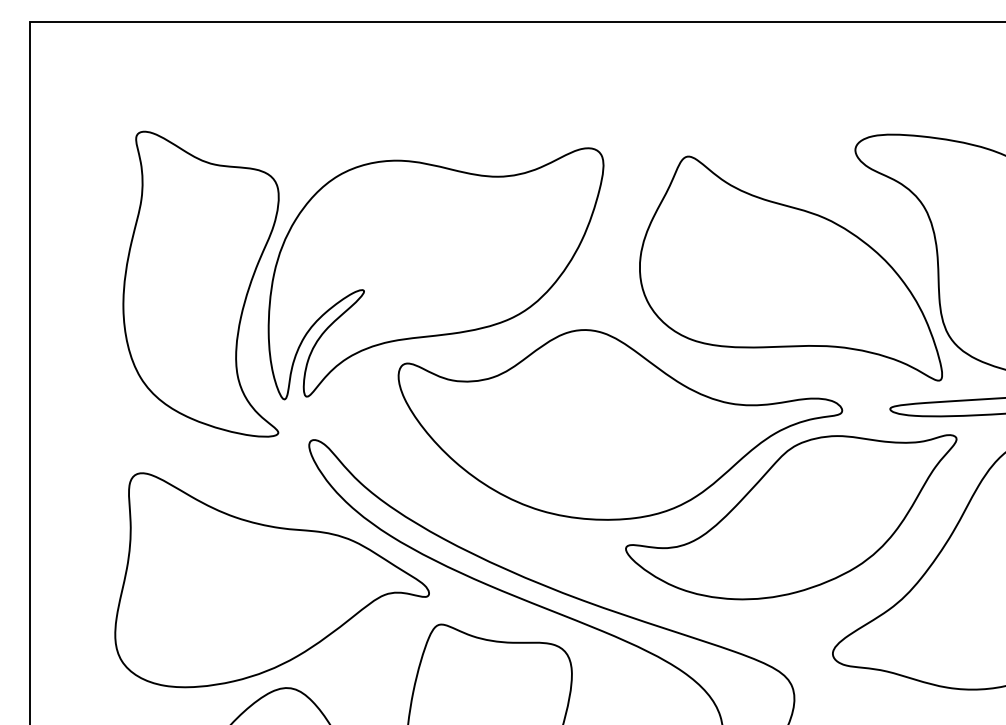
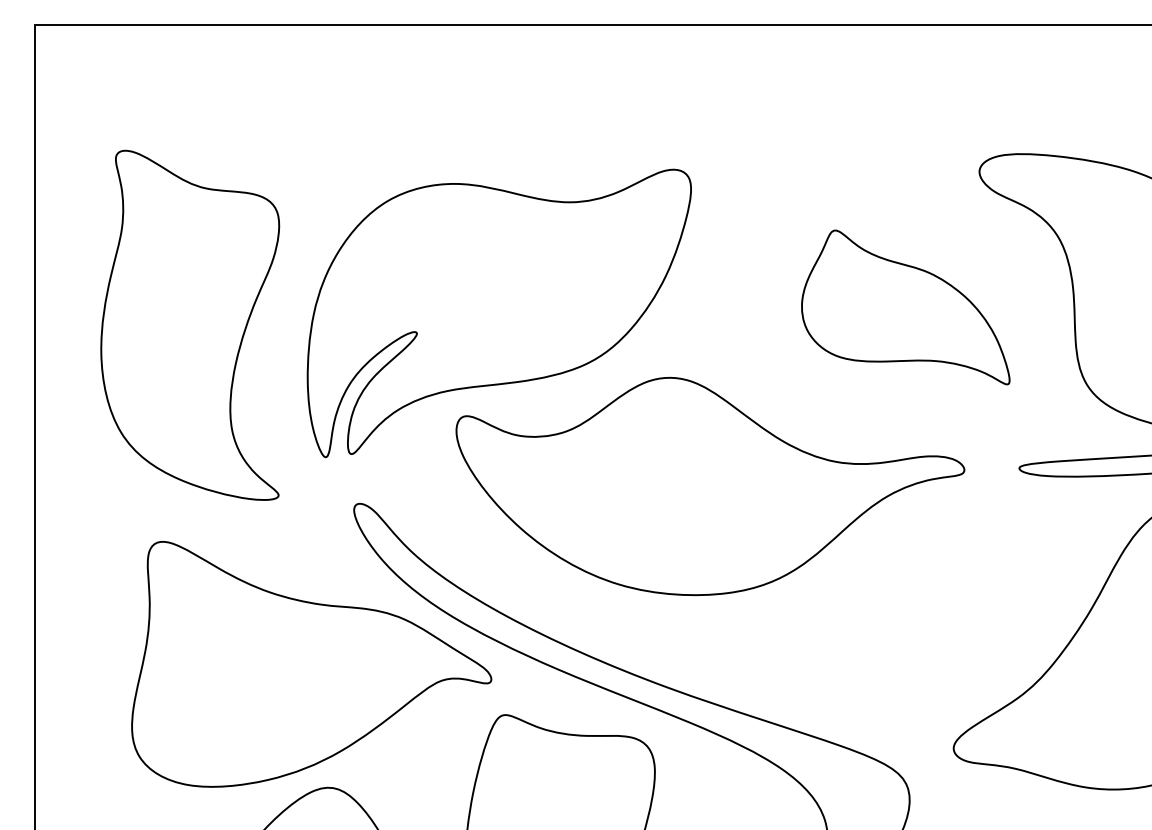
part: (790, 268) -> (905, 307), size x0.6
part: (200, 283) -> (189, 324), moved
part: (791, 517) -> (906, 592), removed

